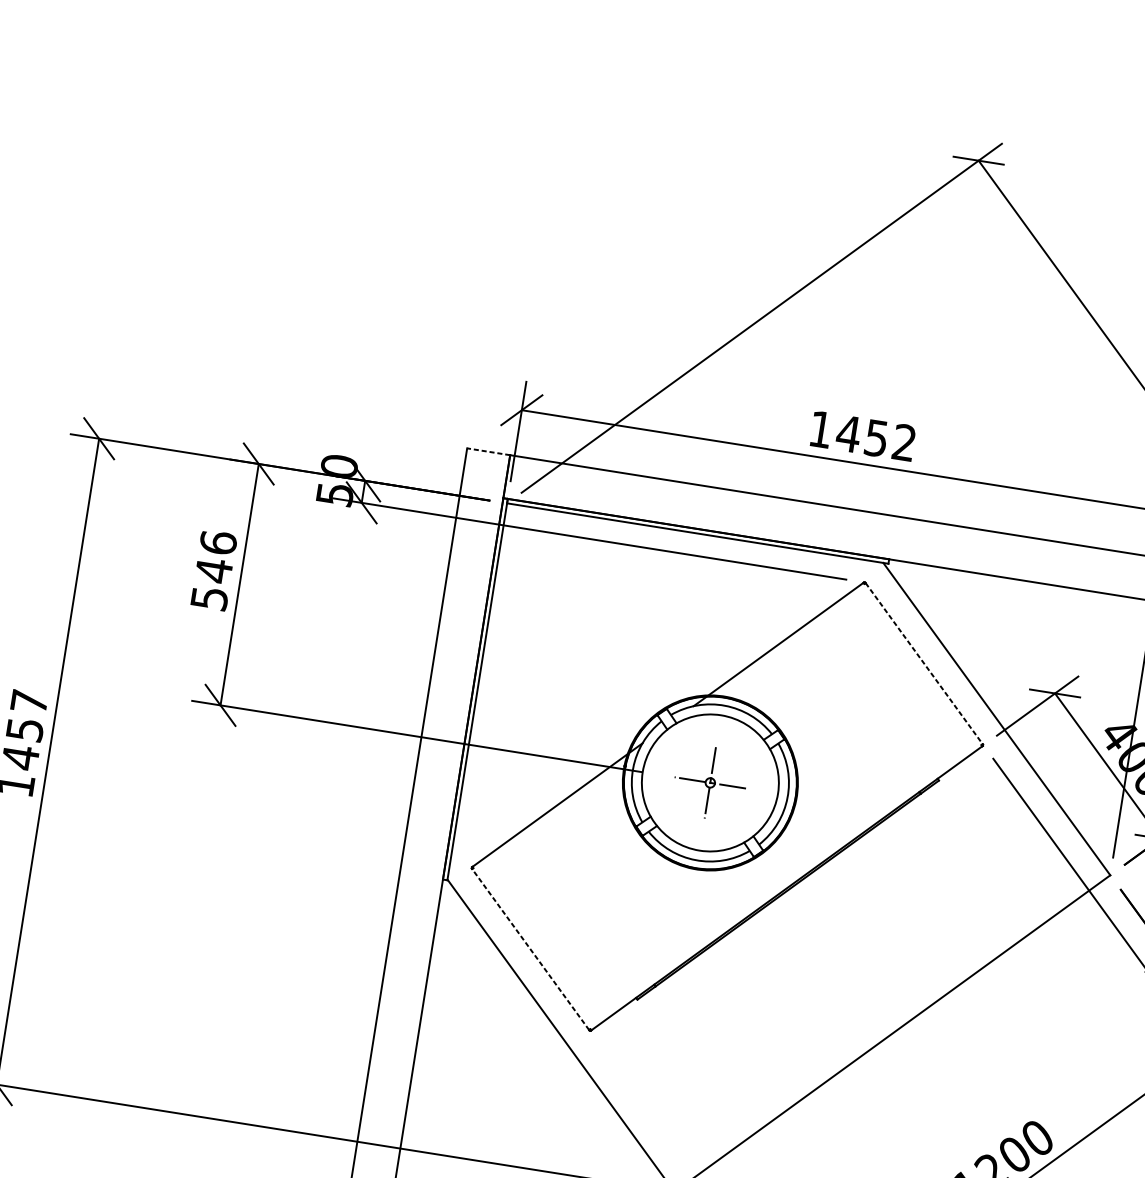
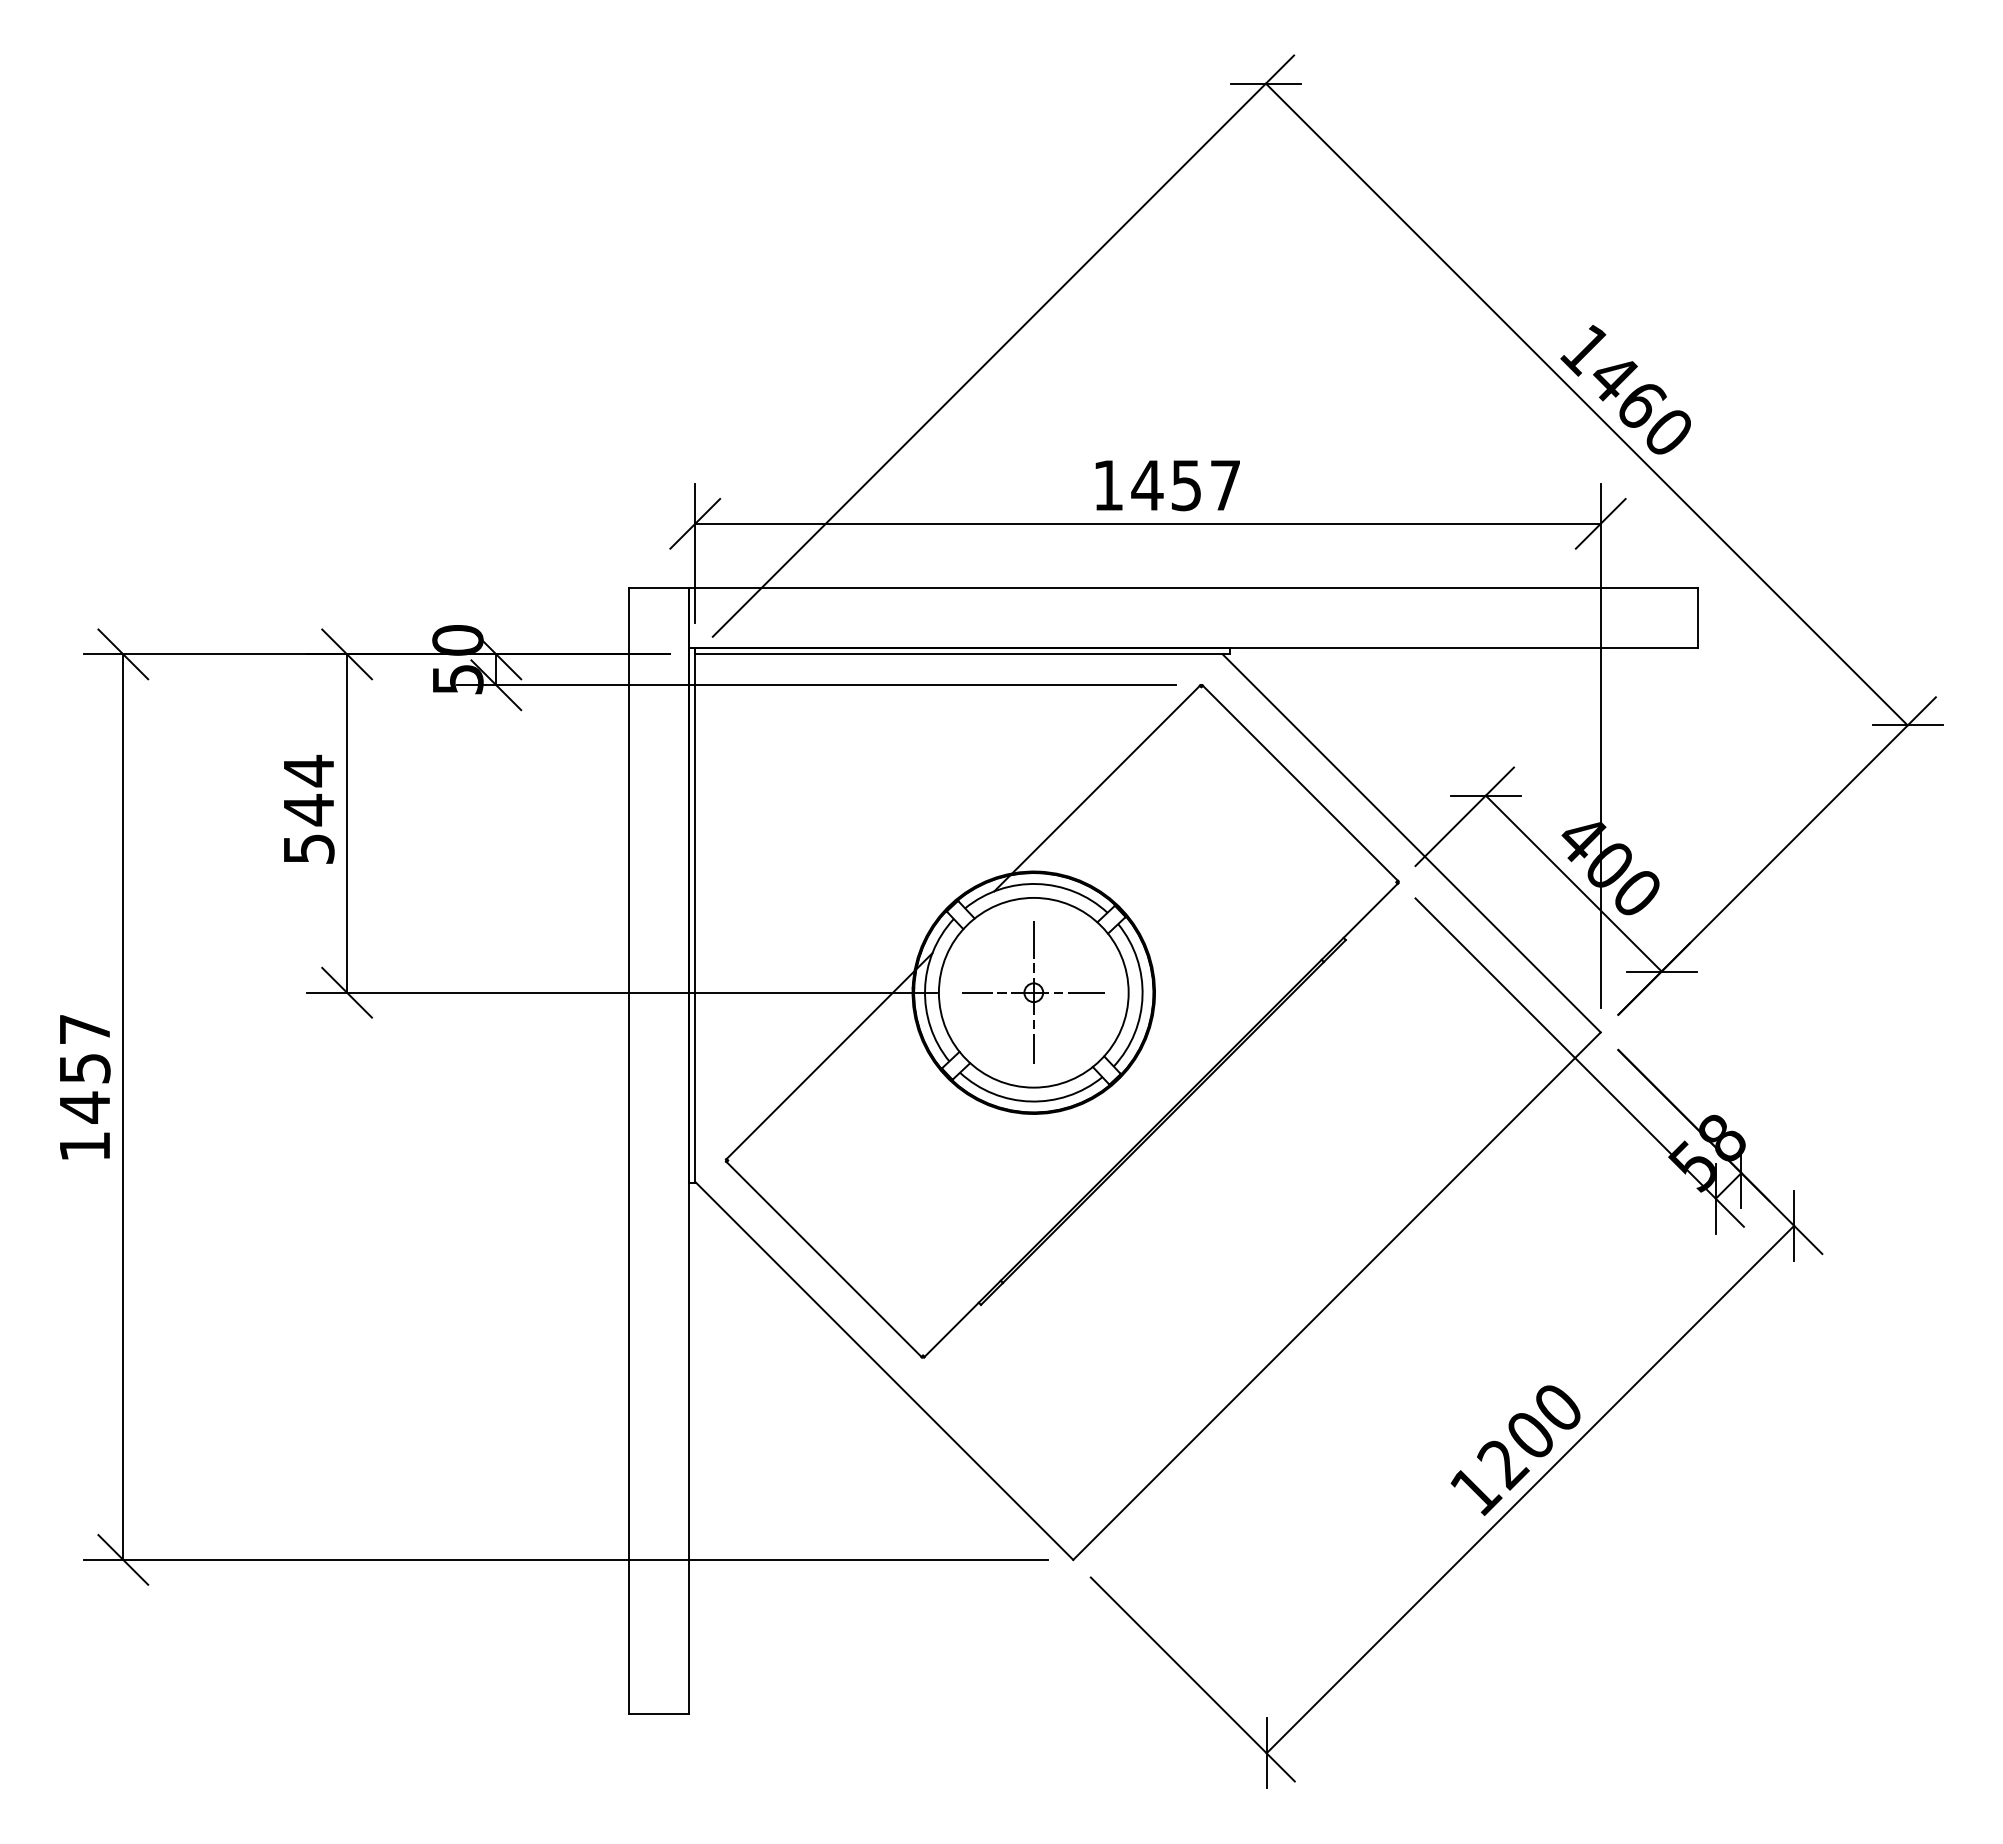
text: (903, 441) -> (1224, 484), 1452 -> 1457
line: (488, 451) -> (658, 587), dashed -> solid
text: (218, 542) -> (308, 770), 546 -> 544
line: (924, 663) -> (1300, 783), dashed -> solid
part: (710, 782) -> (1033, 992), size x1.43
line: (530, 949) -> (824, 1259), dashed -> solid

